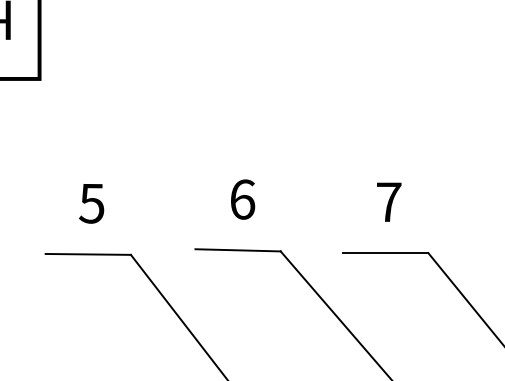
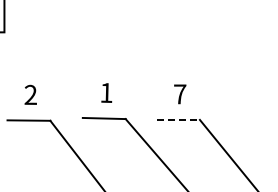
text: (242, 198) -> (106, 92), 6 -> 1
text: (91, 202) -> (30, 94), 5 -> 2
line: (385, 252) -> (178, 119), solid -> dashed

